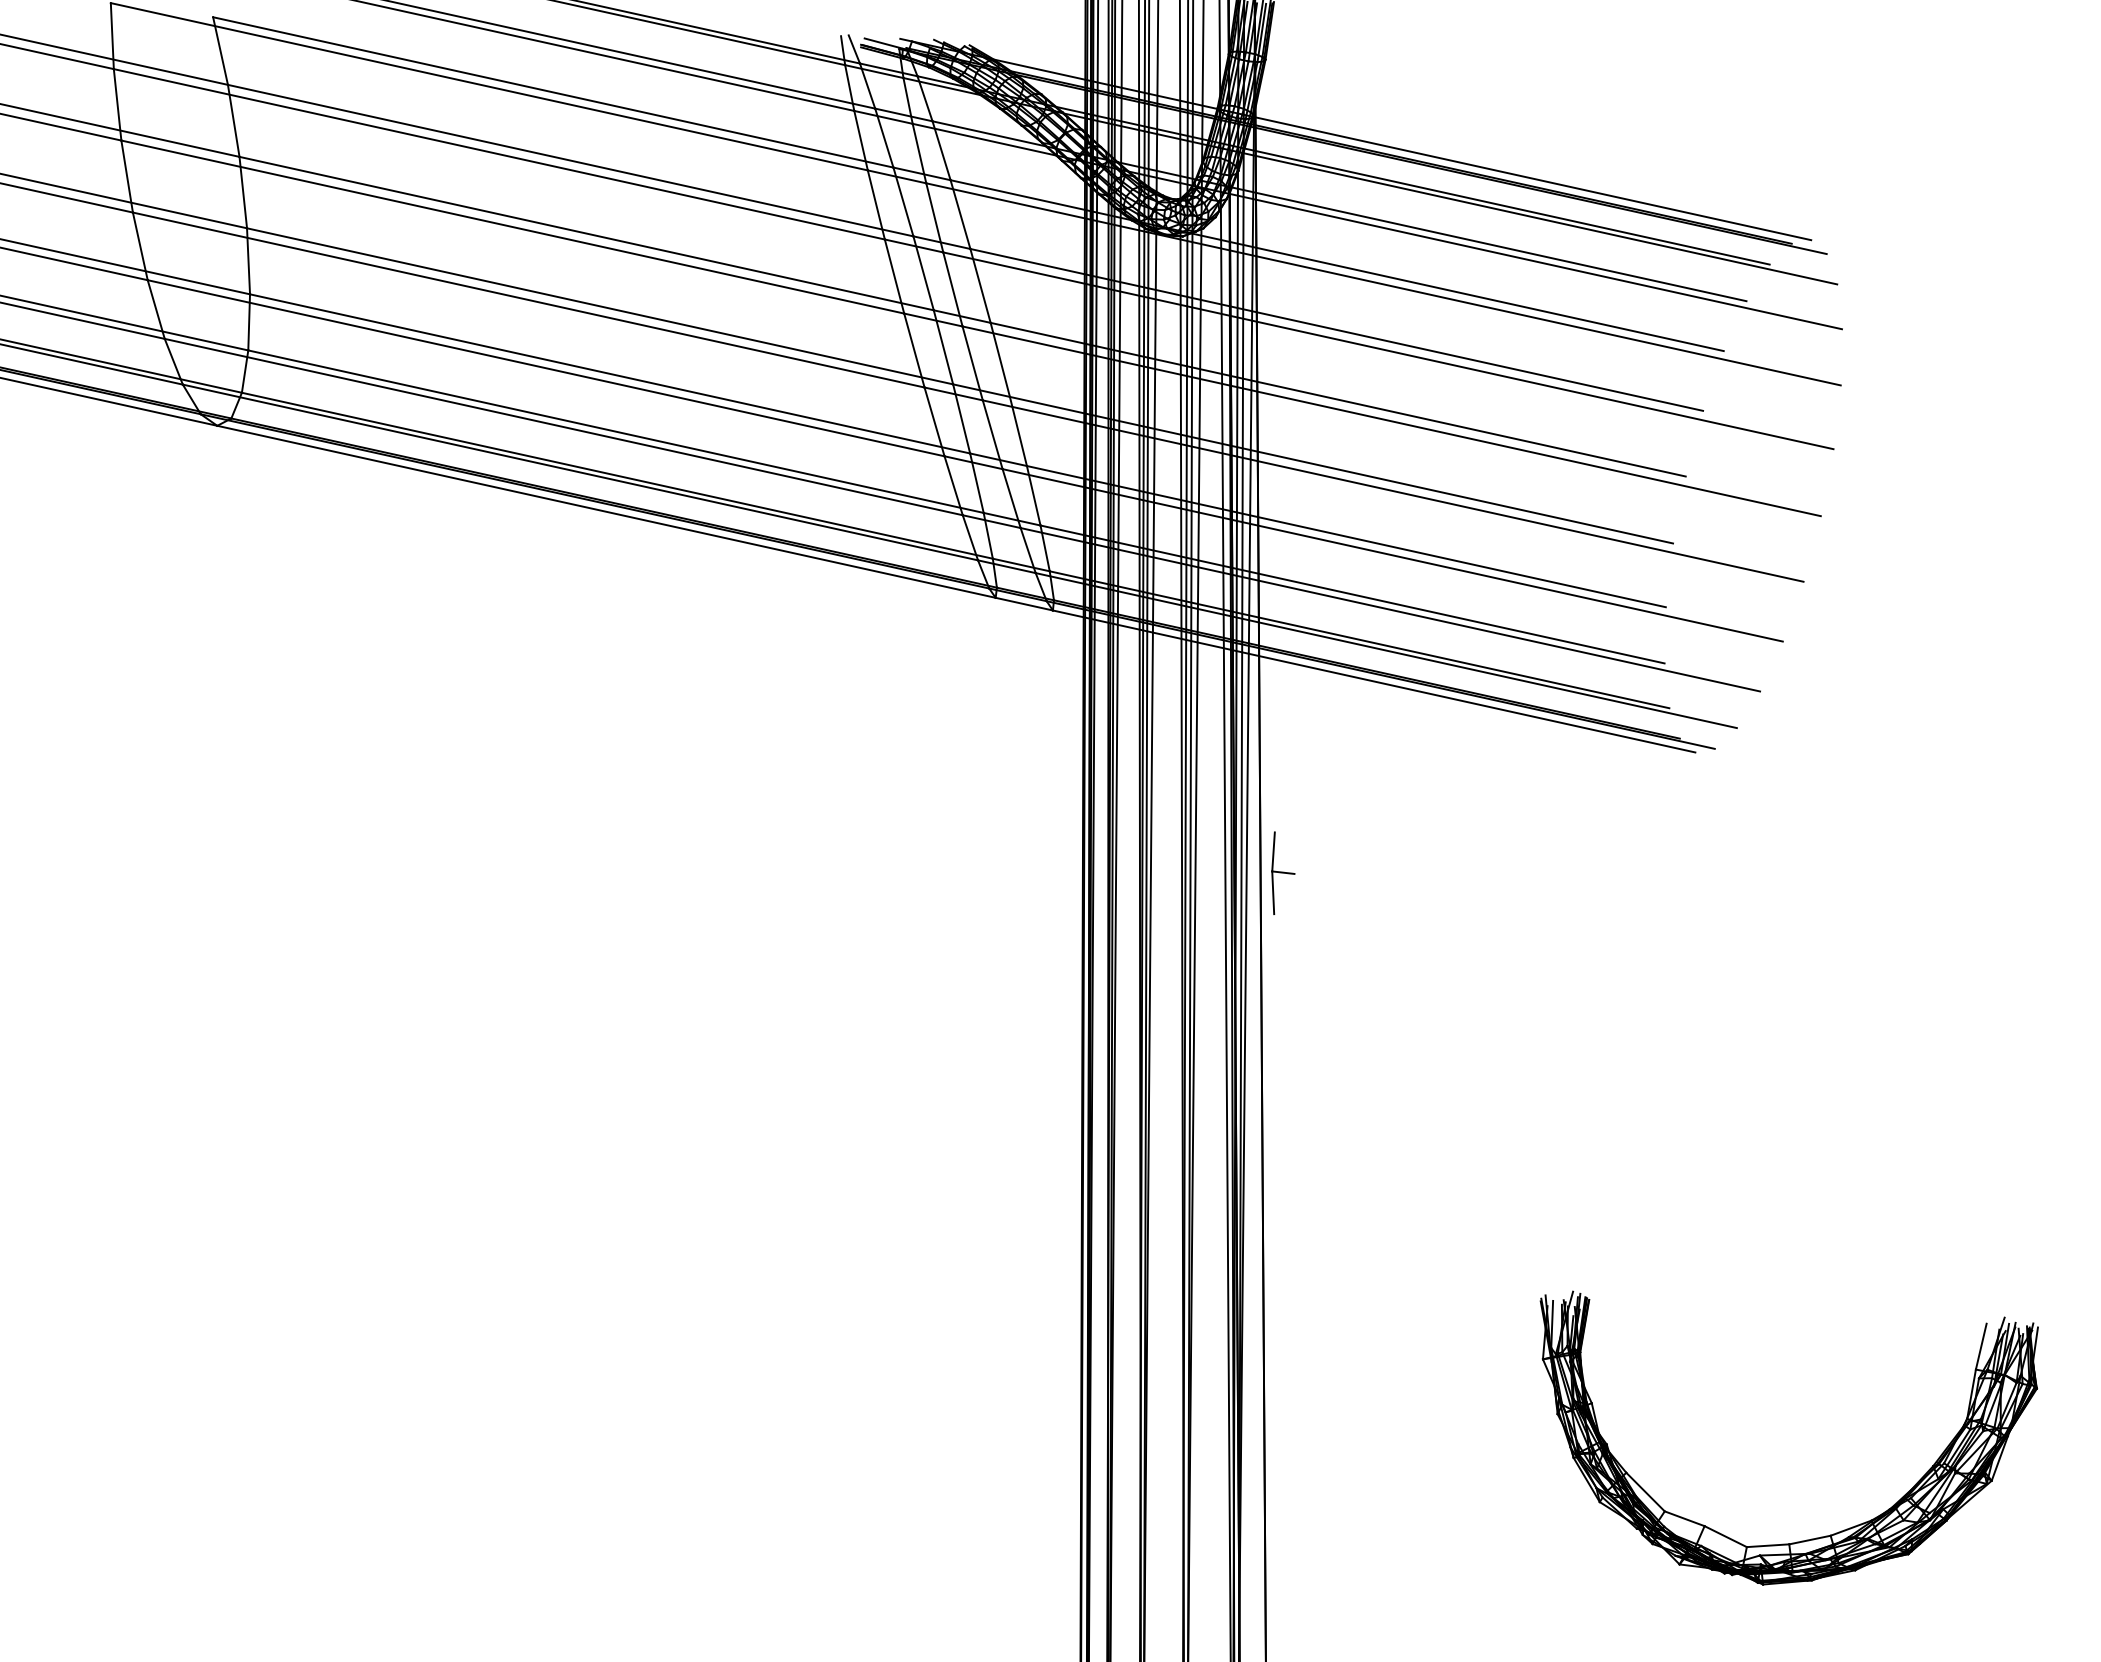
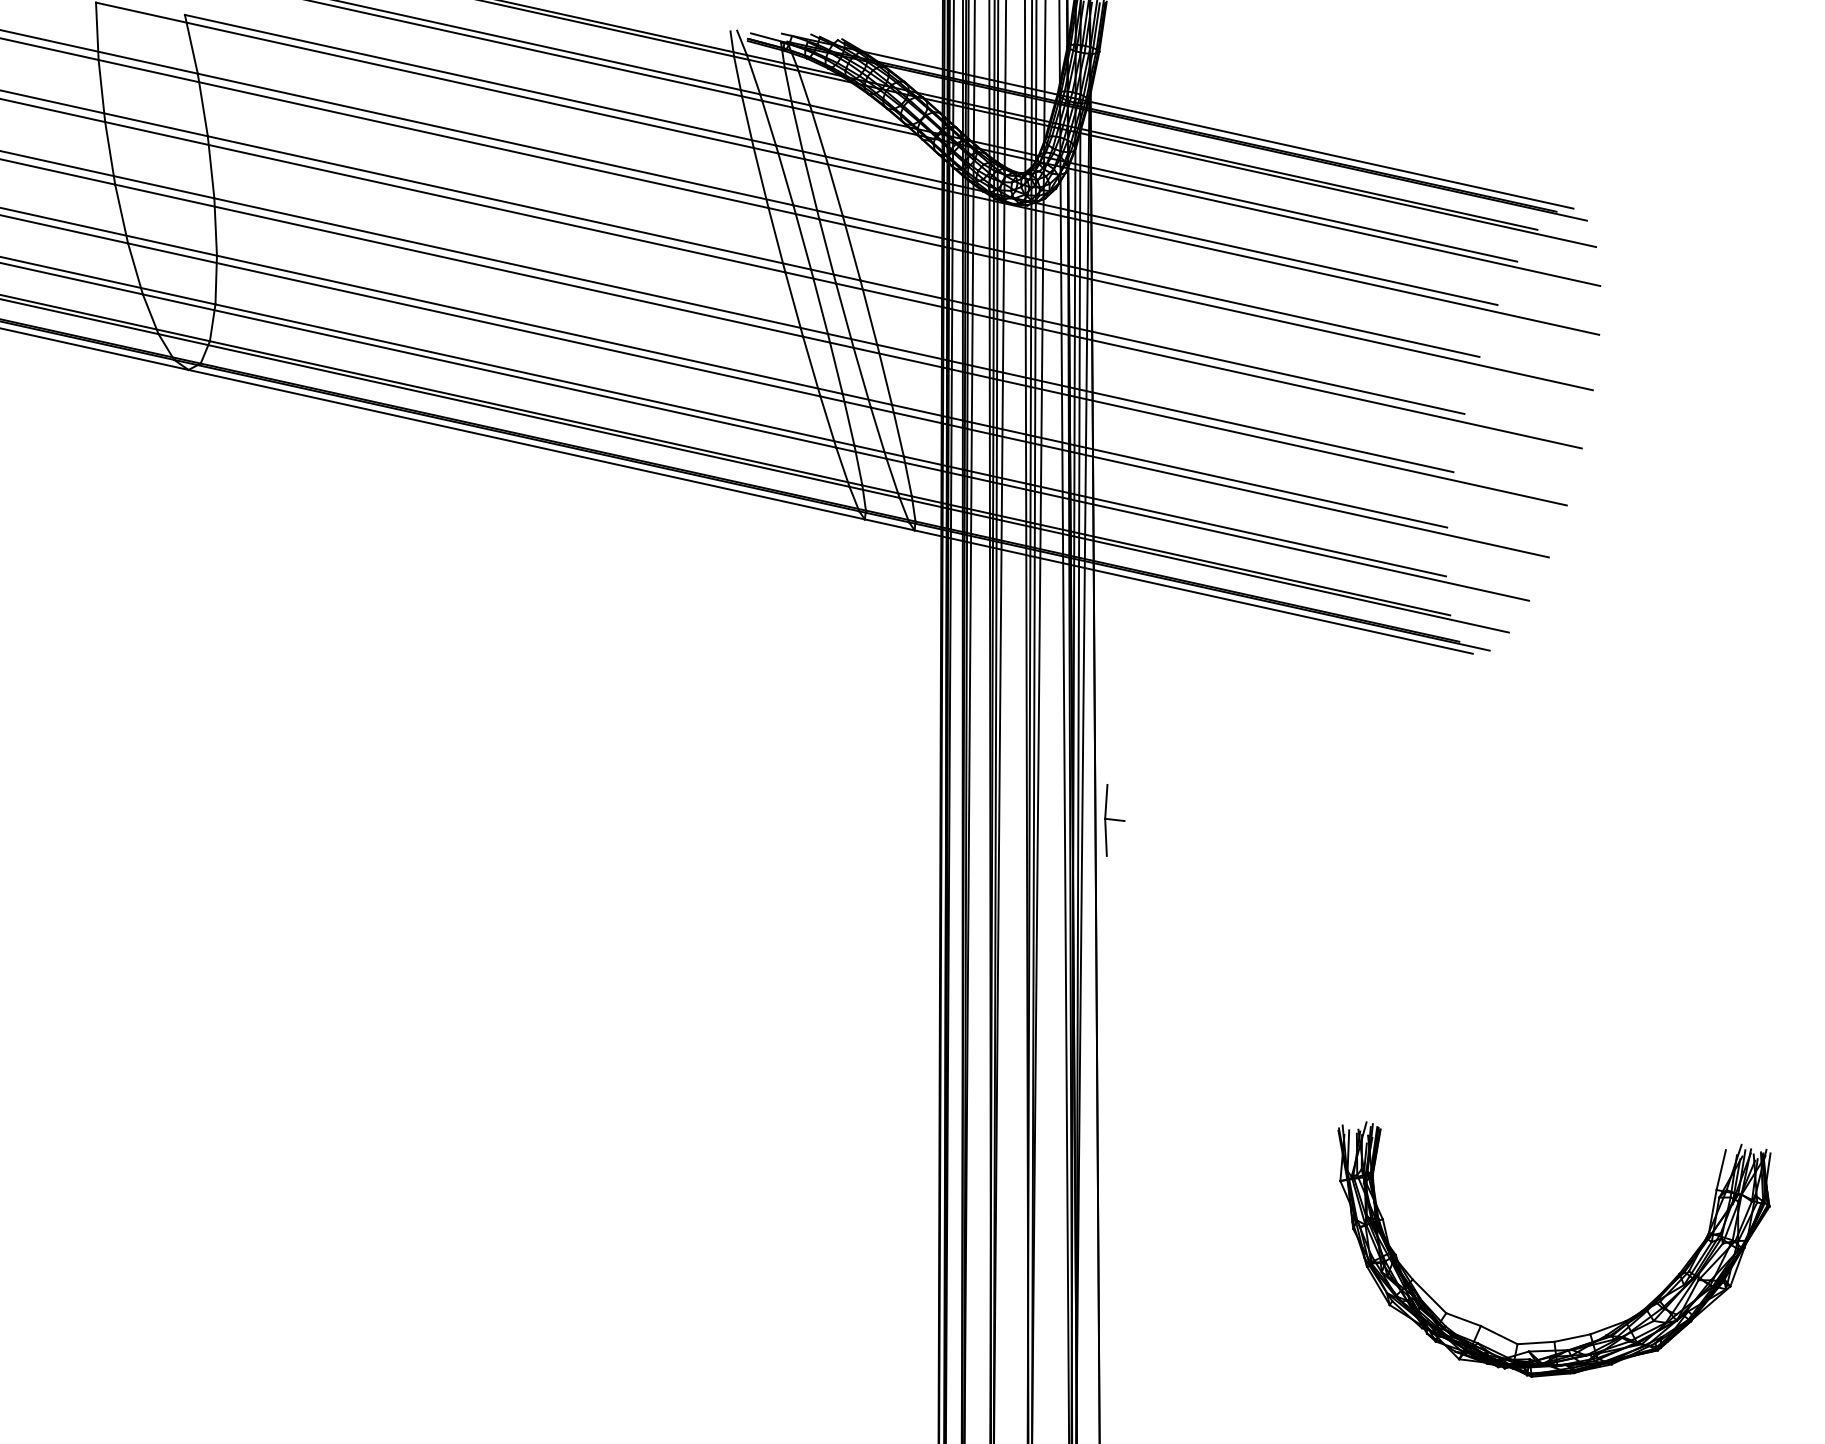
part: (1283, 872) -> (1114, 819), moved

